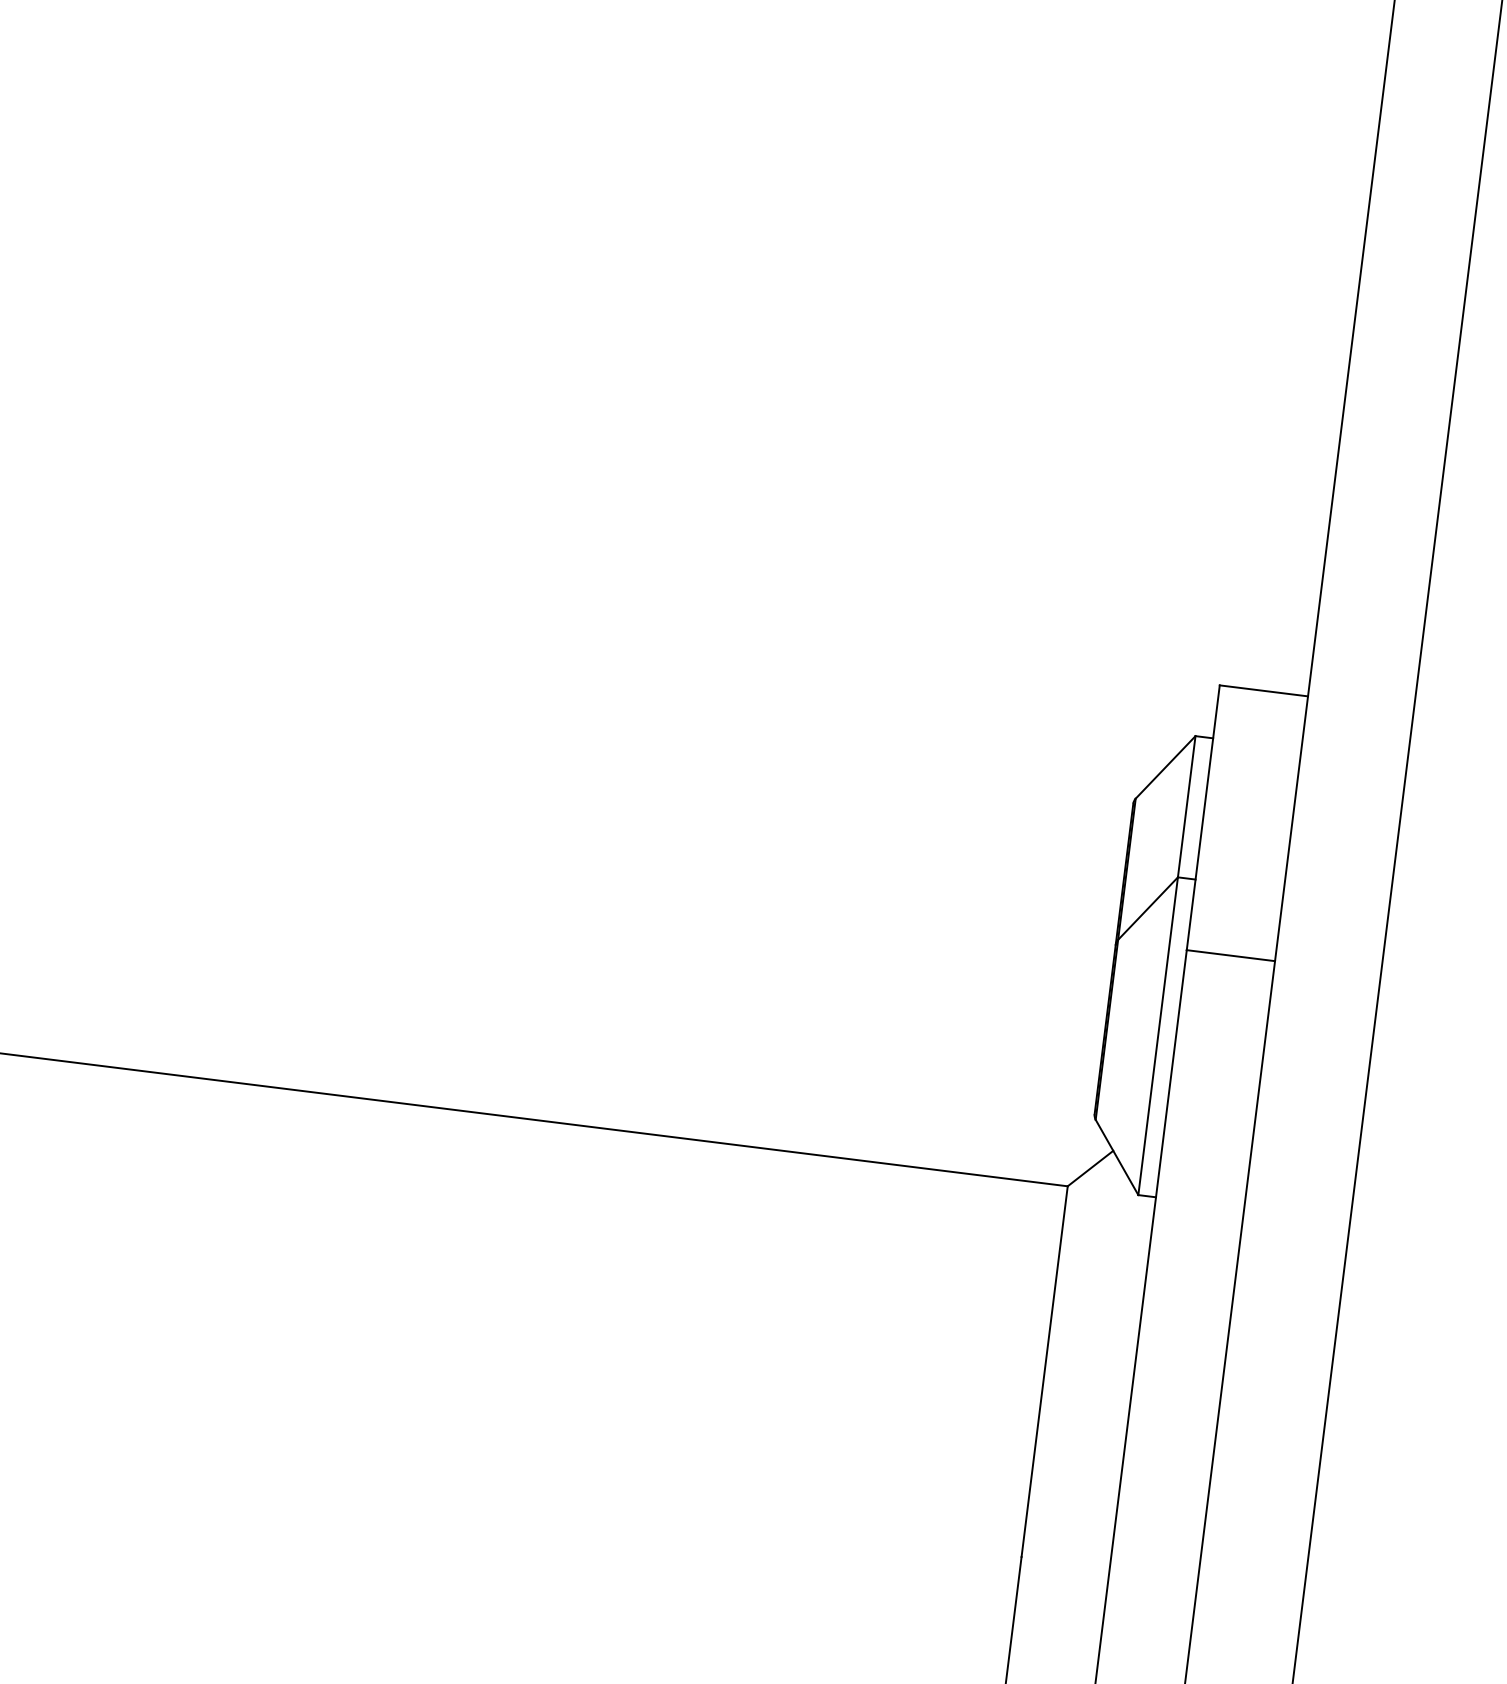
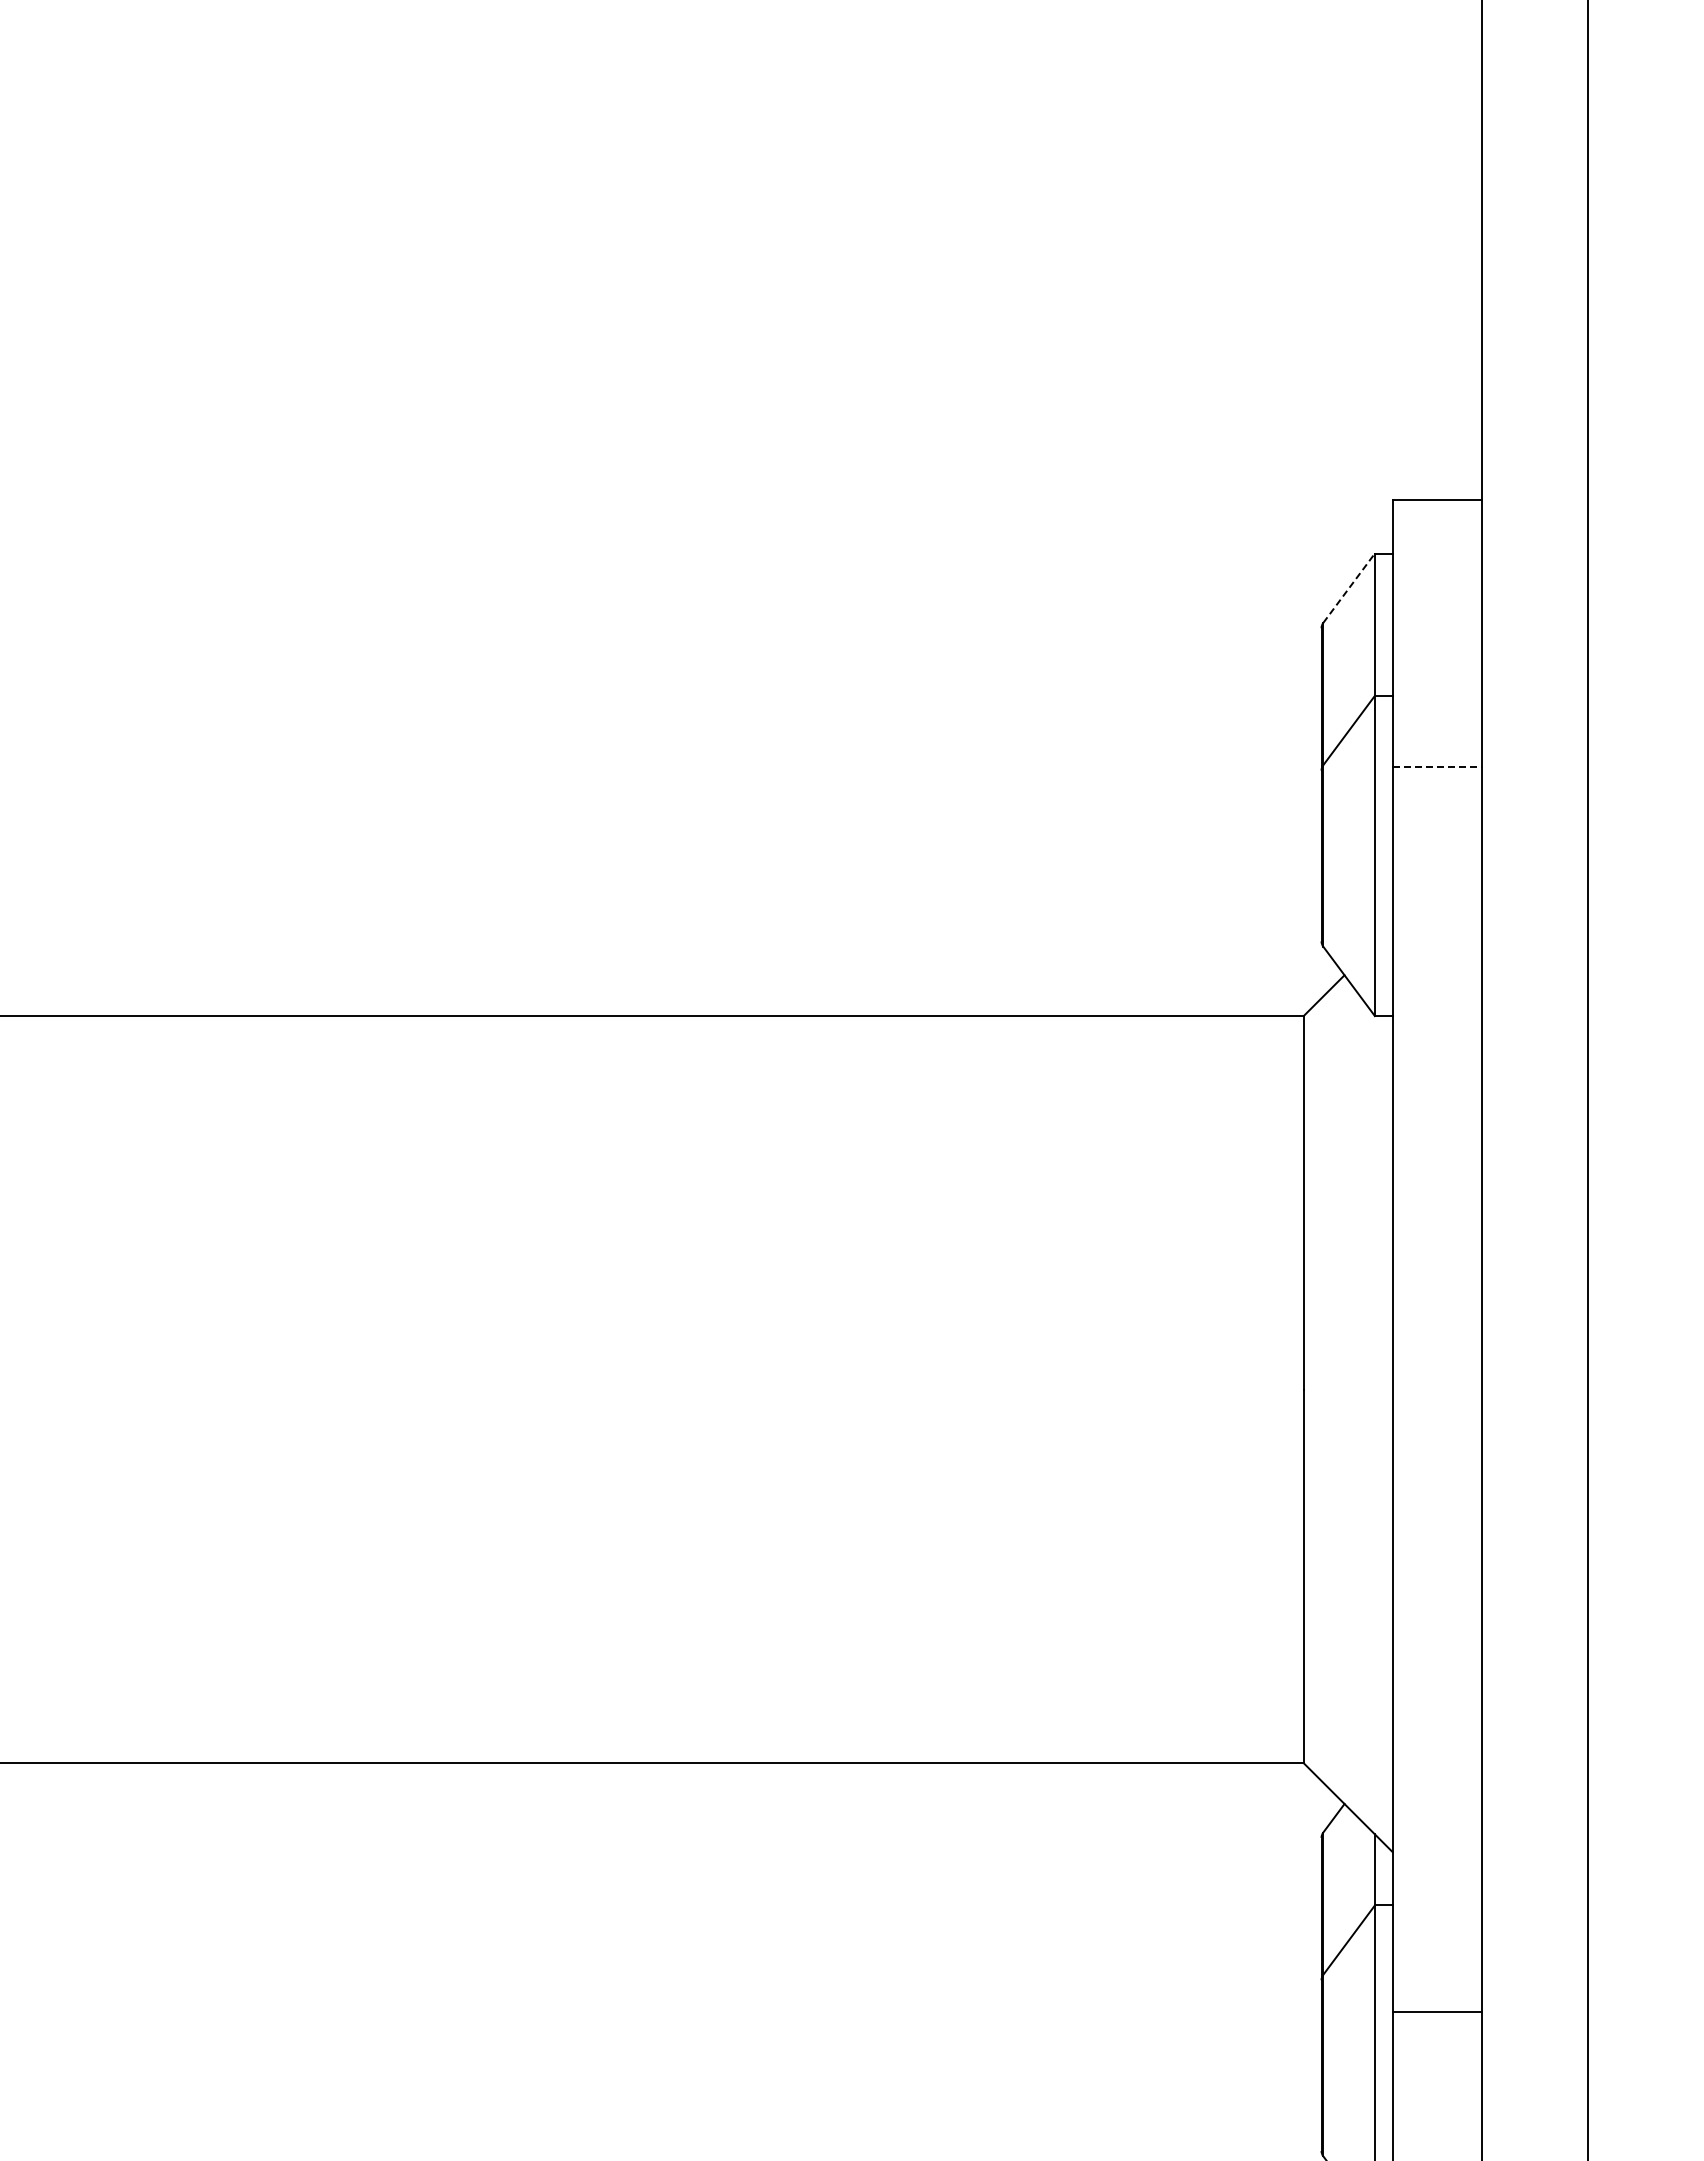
line: (1166, 766) -> (1349, 587), solid -> dashed
line: (1231, 956) -> (1437, 767), solid -> dashed

